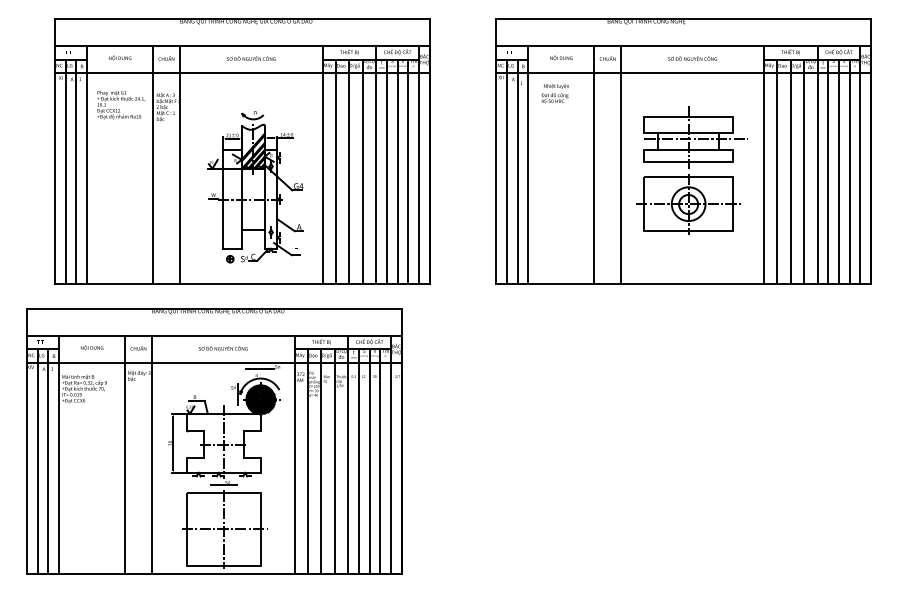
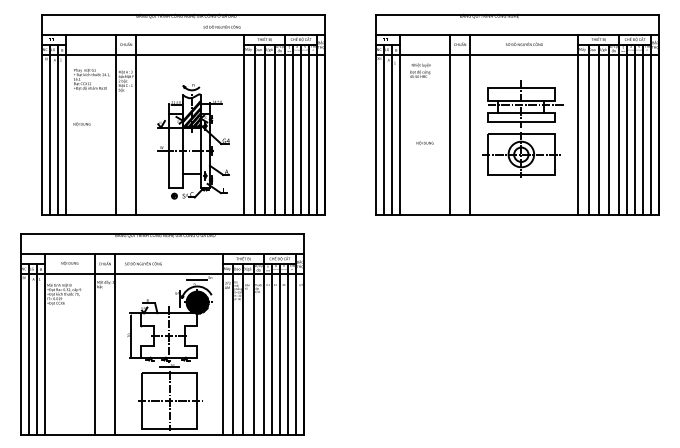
text: (120, 57) -> (82, 123), moved
text: (561, 57) -> (425, 142), moved
text: (250, 58) -> (221, 26), moved
text: (222, 348) -> (142, 263), moved

